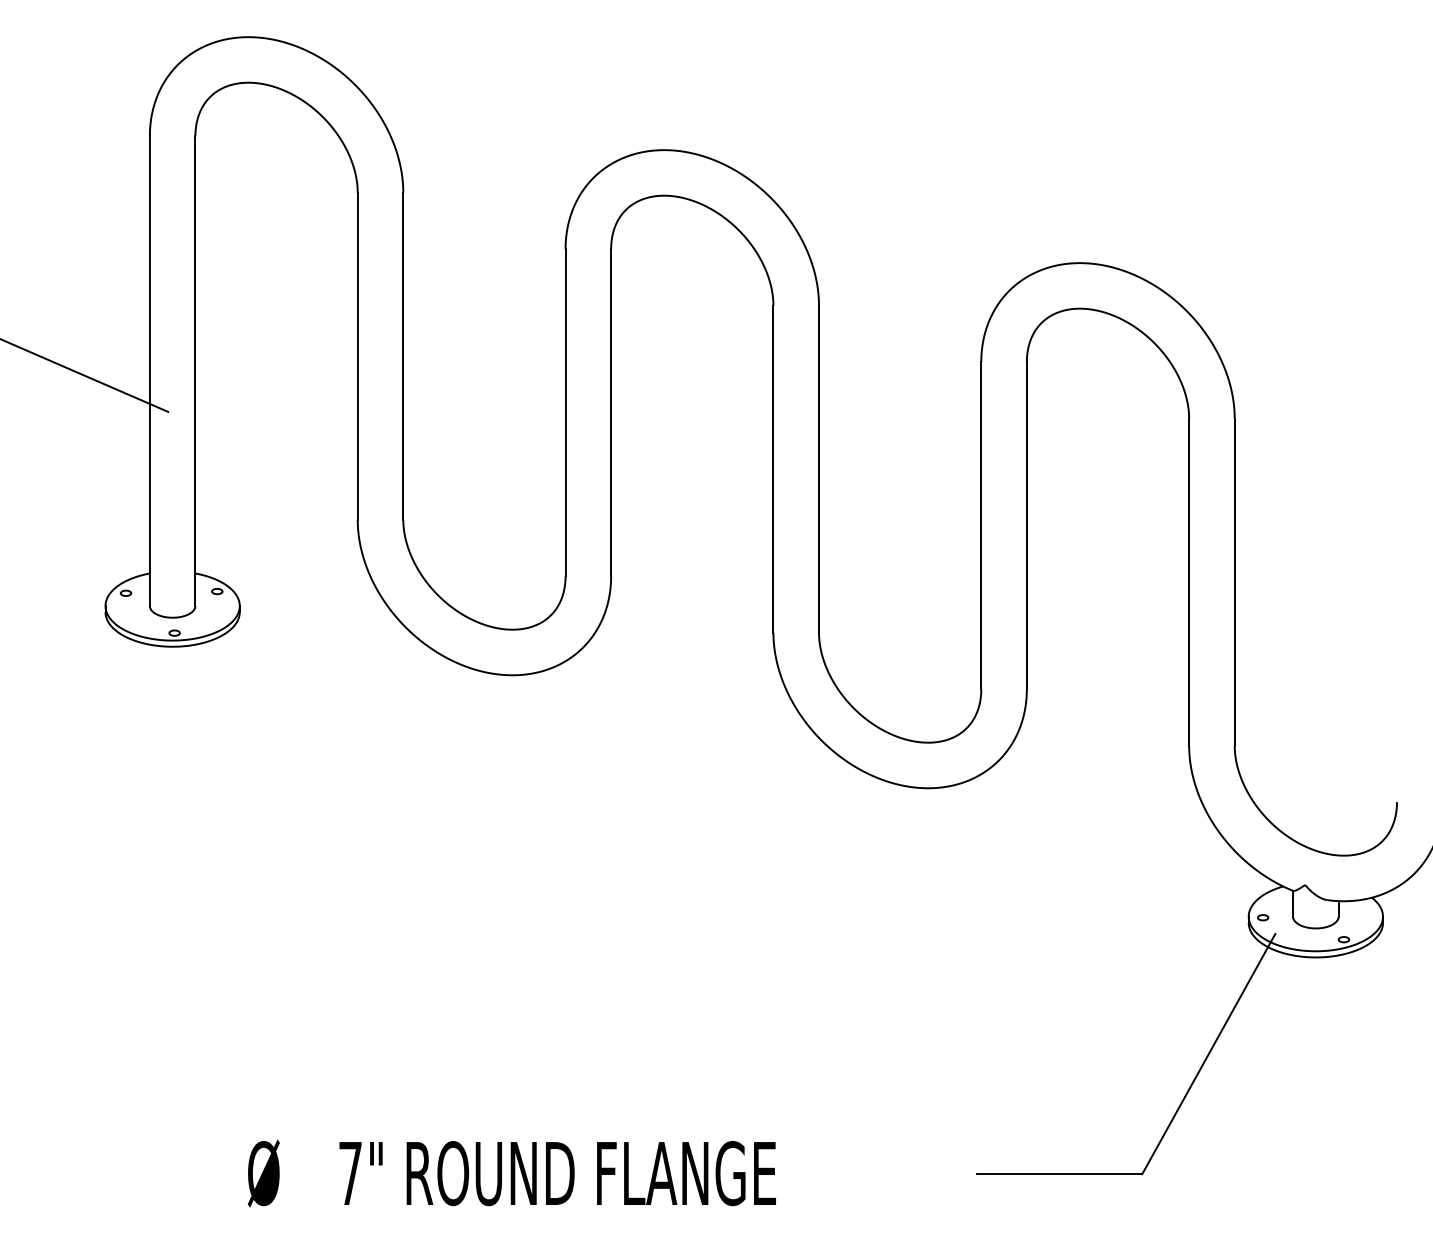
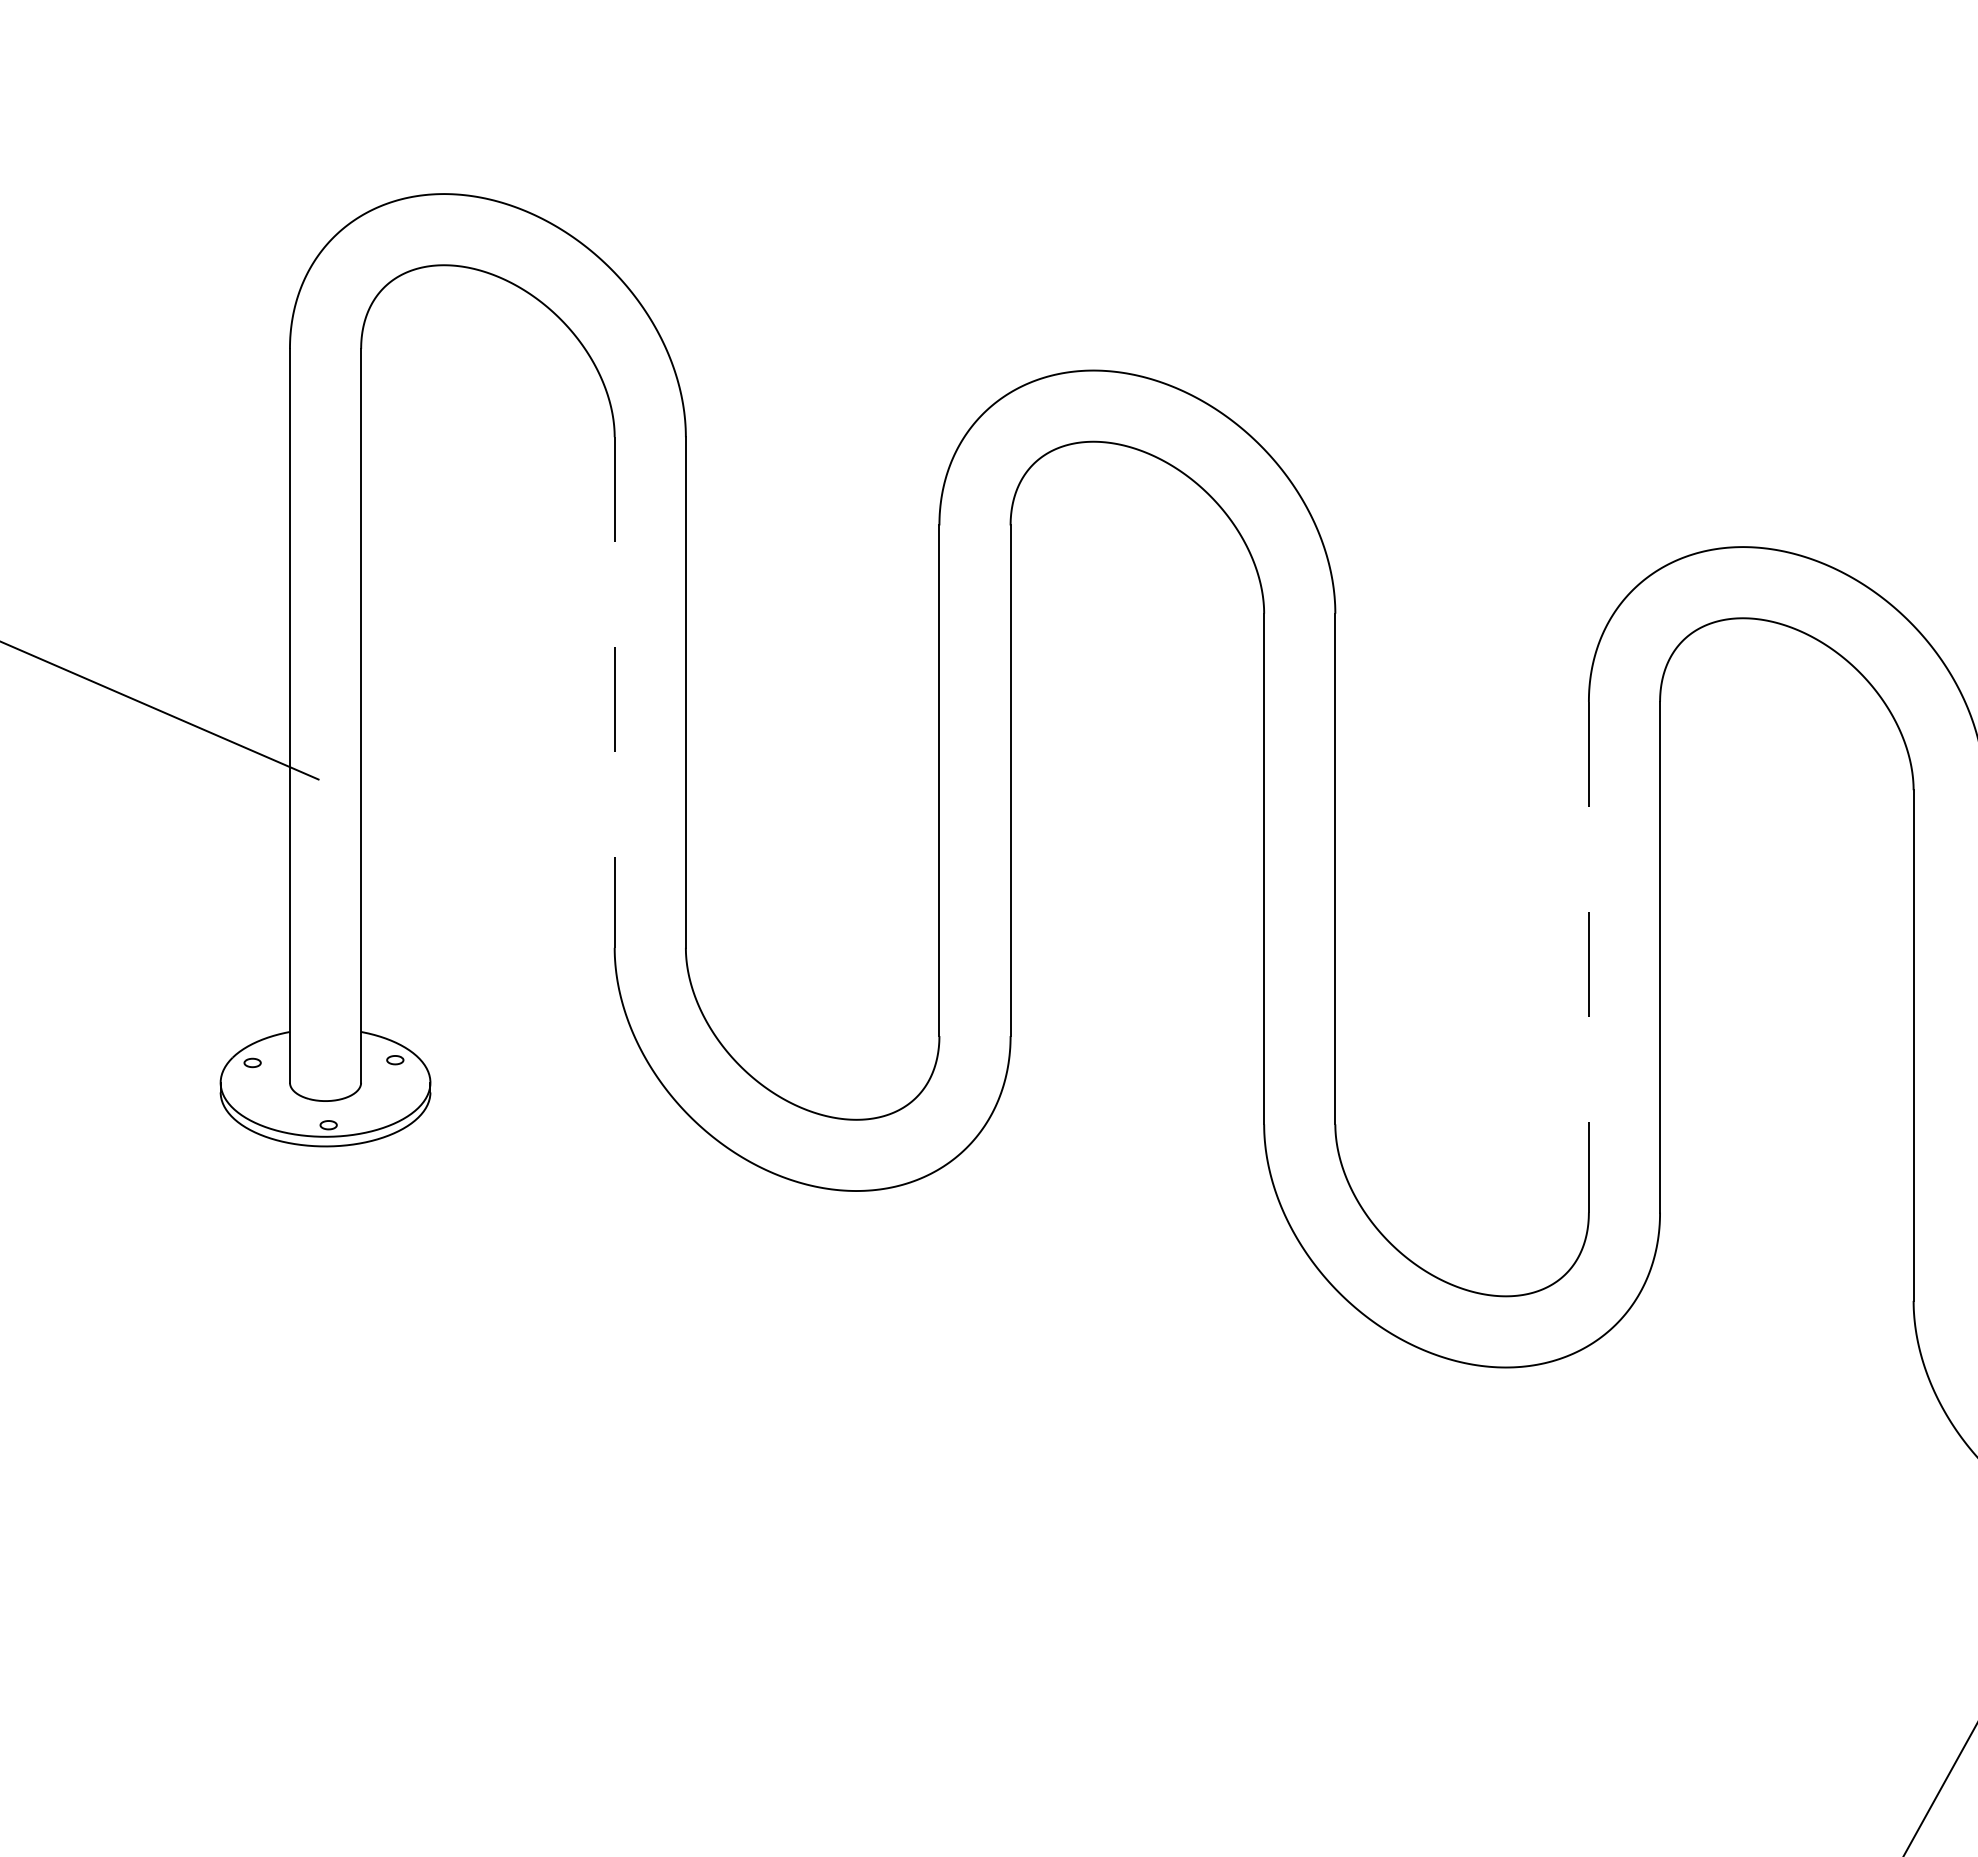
line: (357, 356) -> (614, 692), solid -> dashed
line: (981, 526) -> (1589, 958), solid -> dashed

